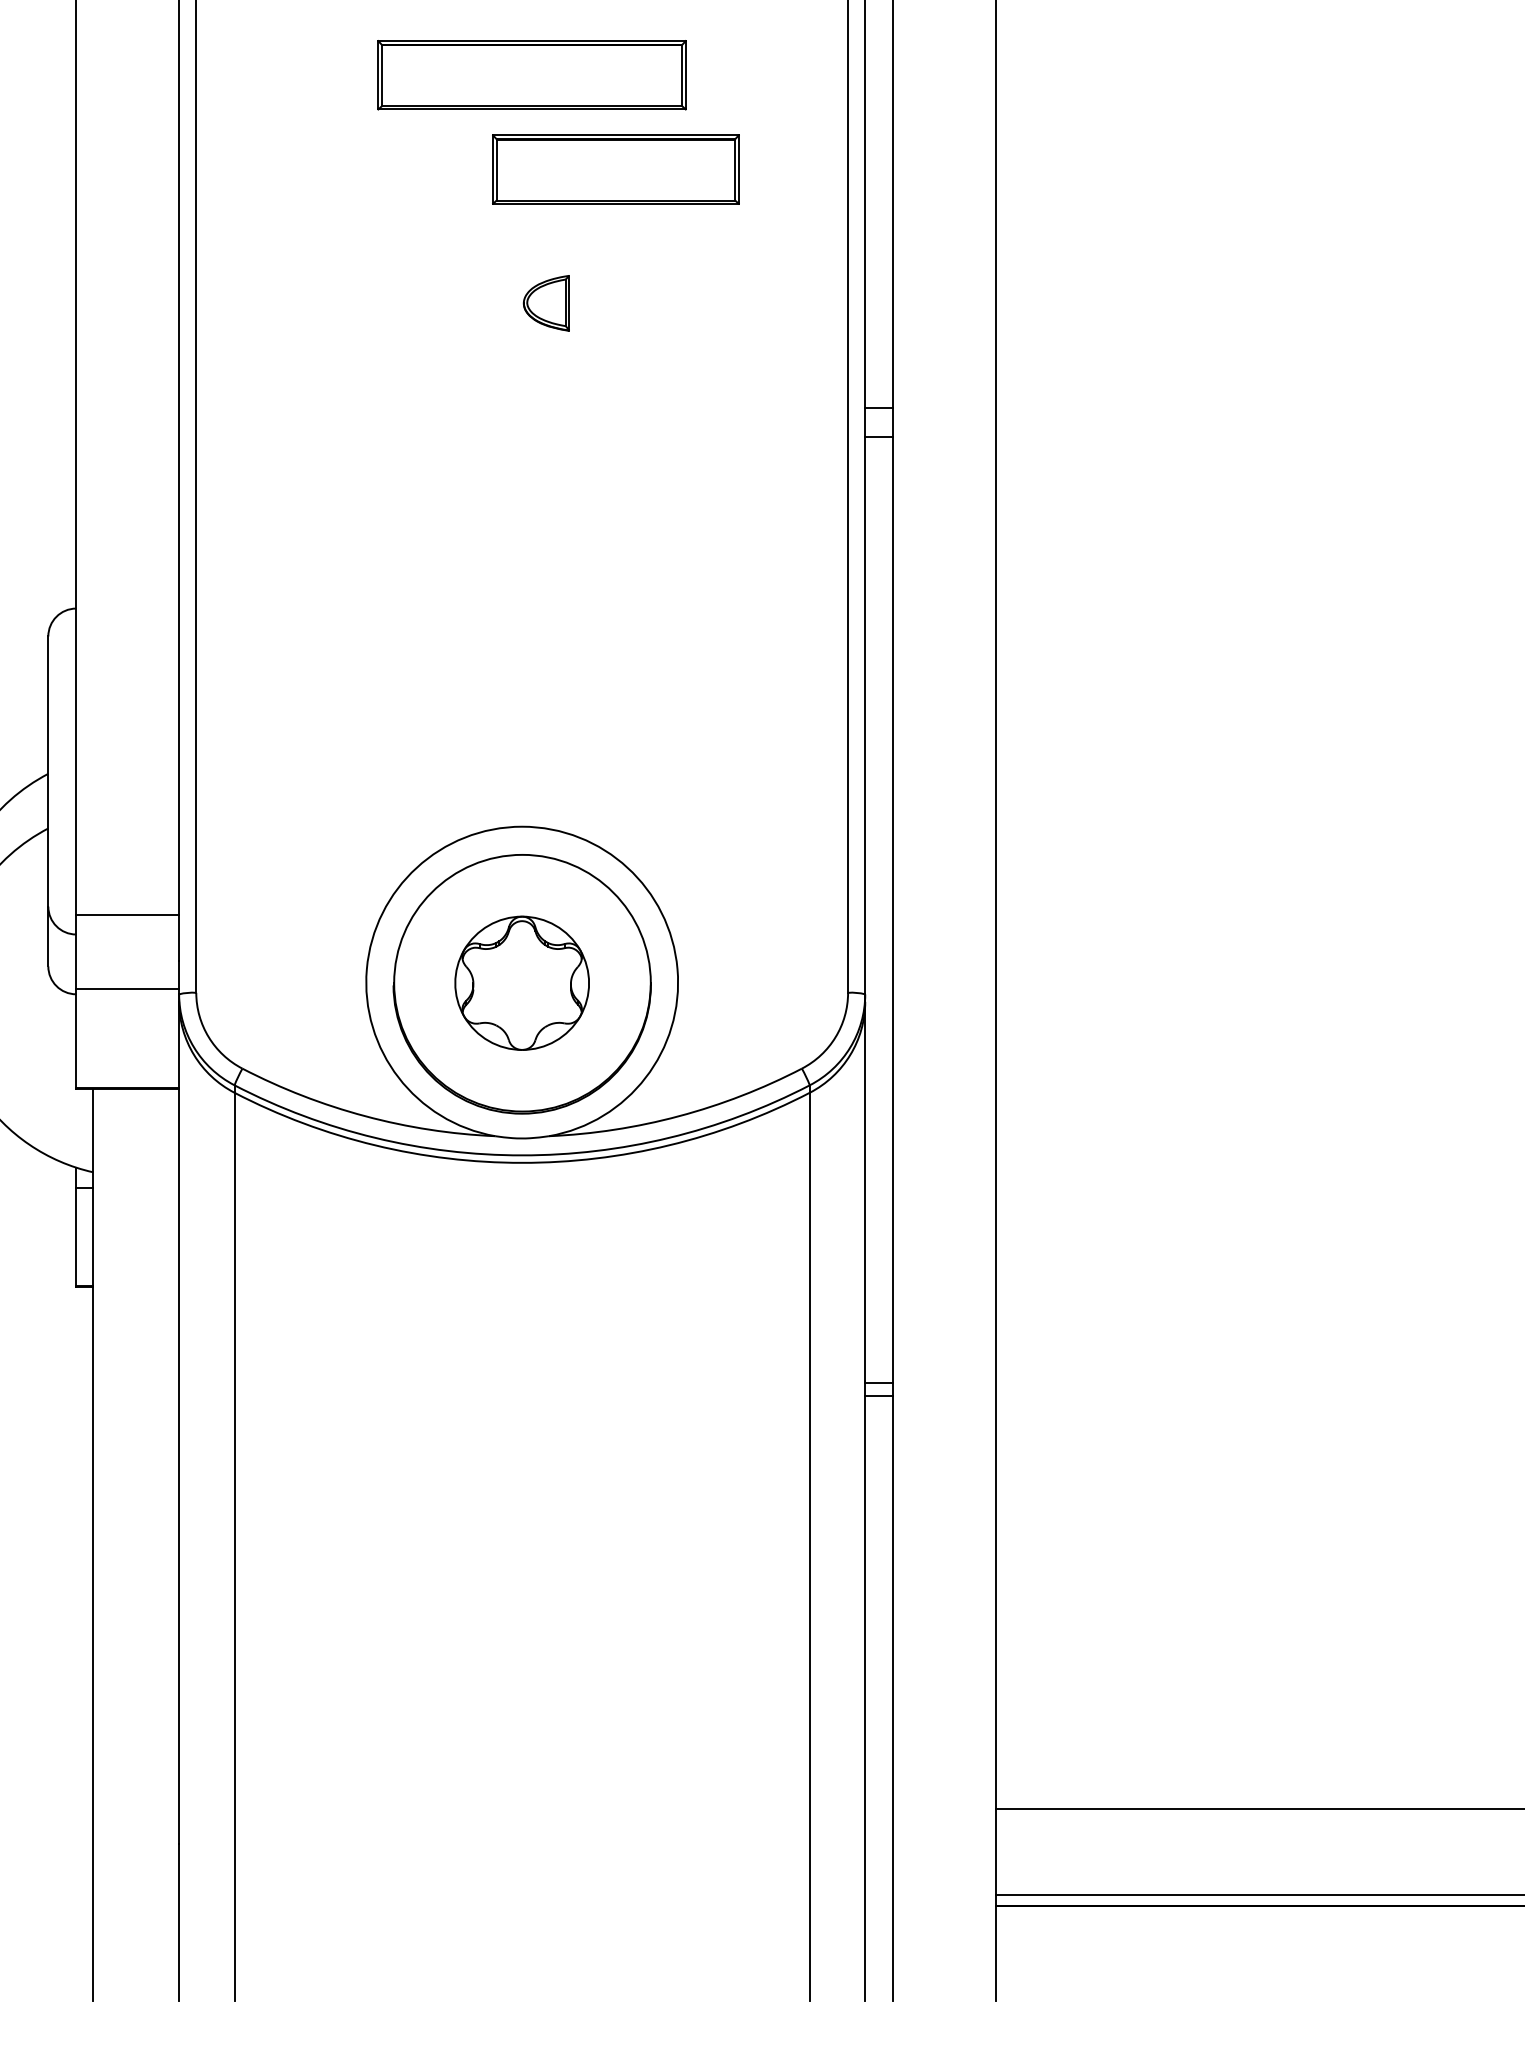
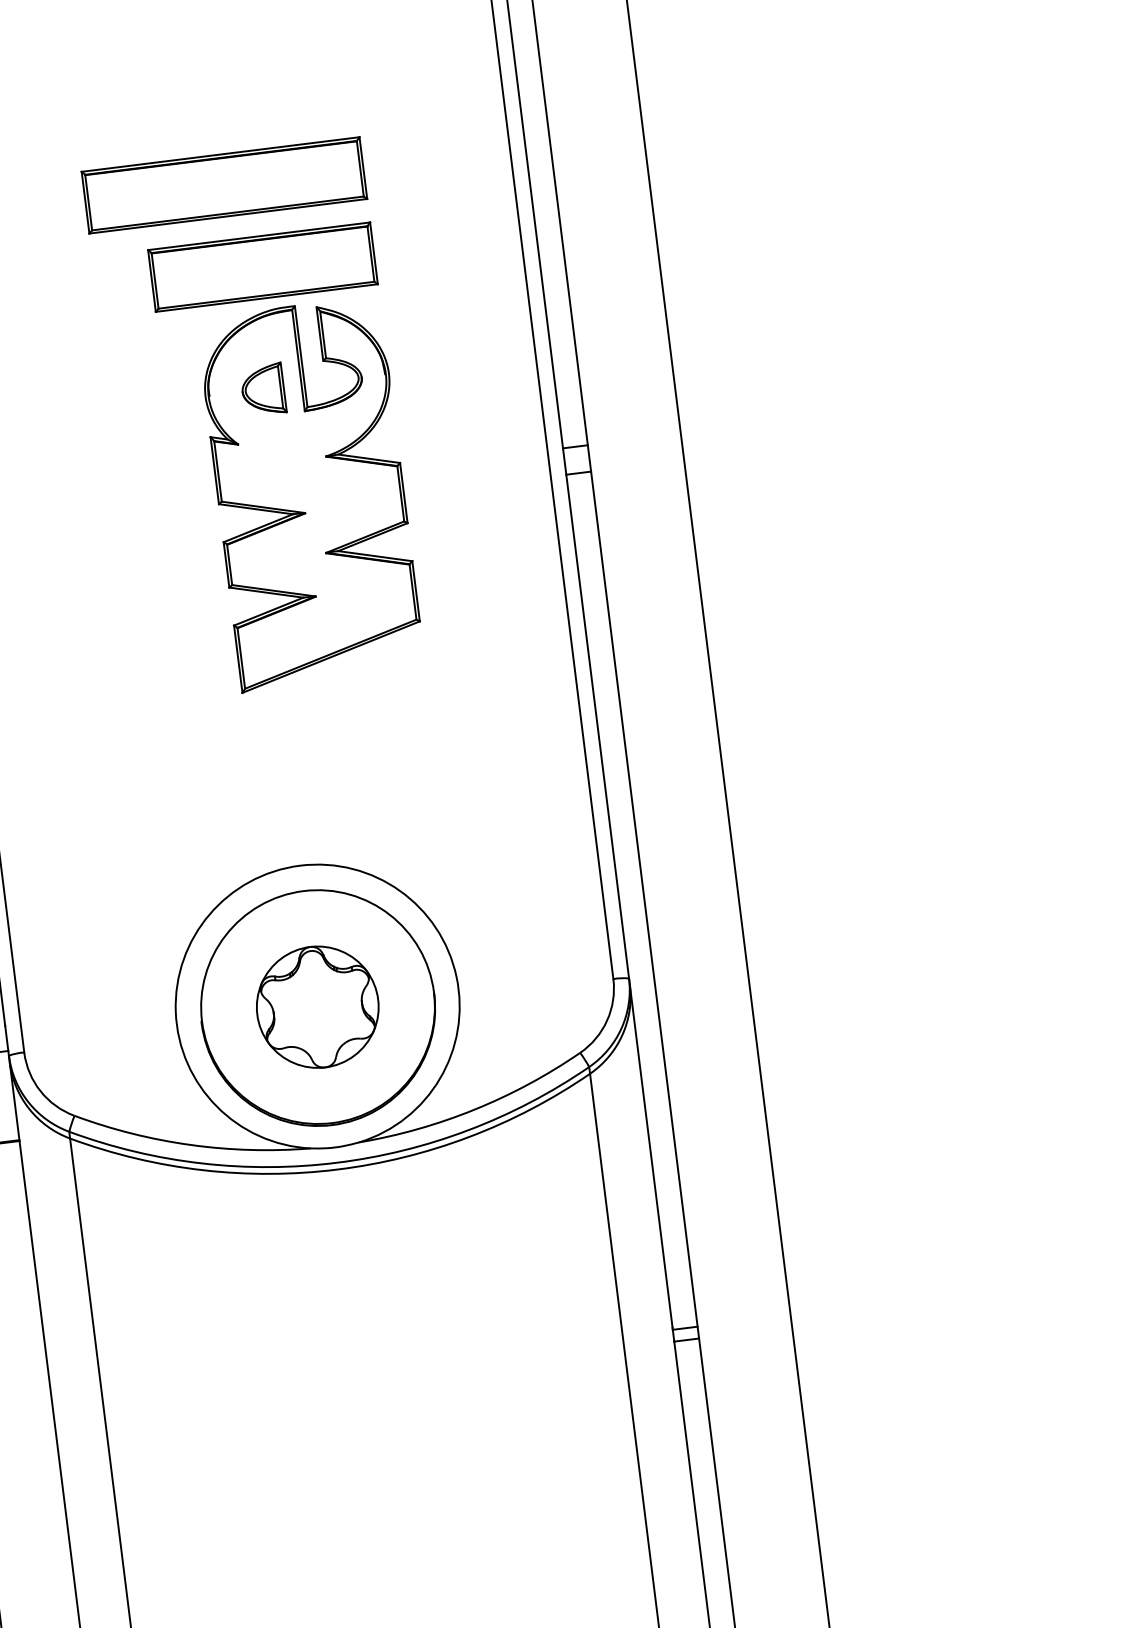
part: (615, 169) -> (262, 267), moved
part: (583, 423) -> (310, 494), added

